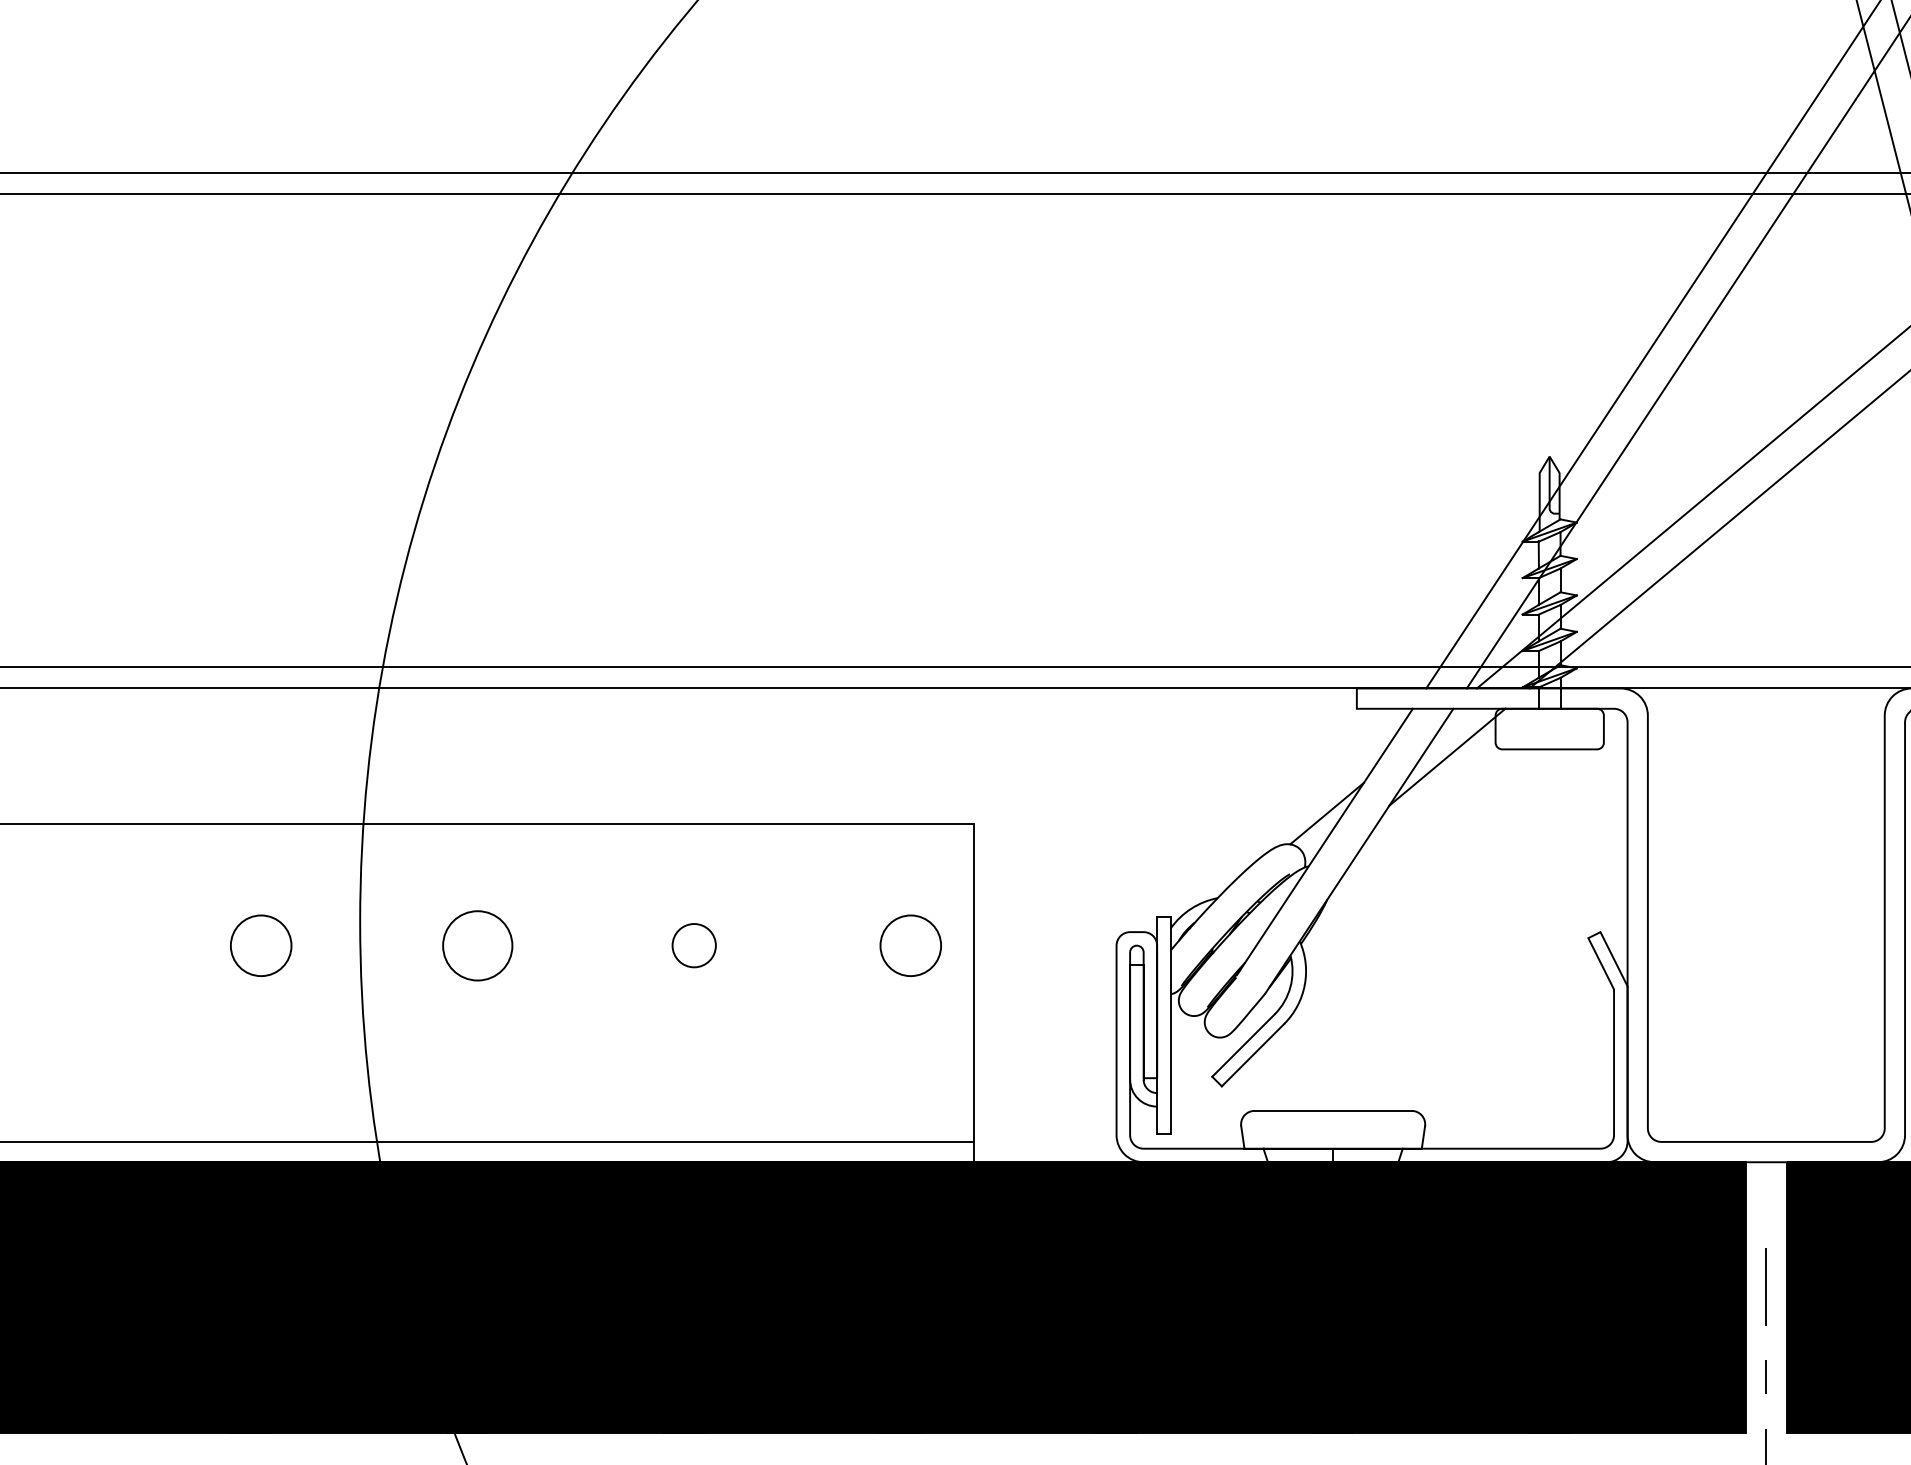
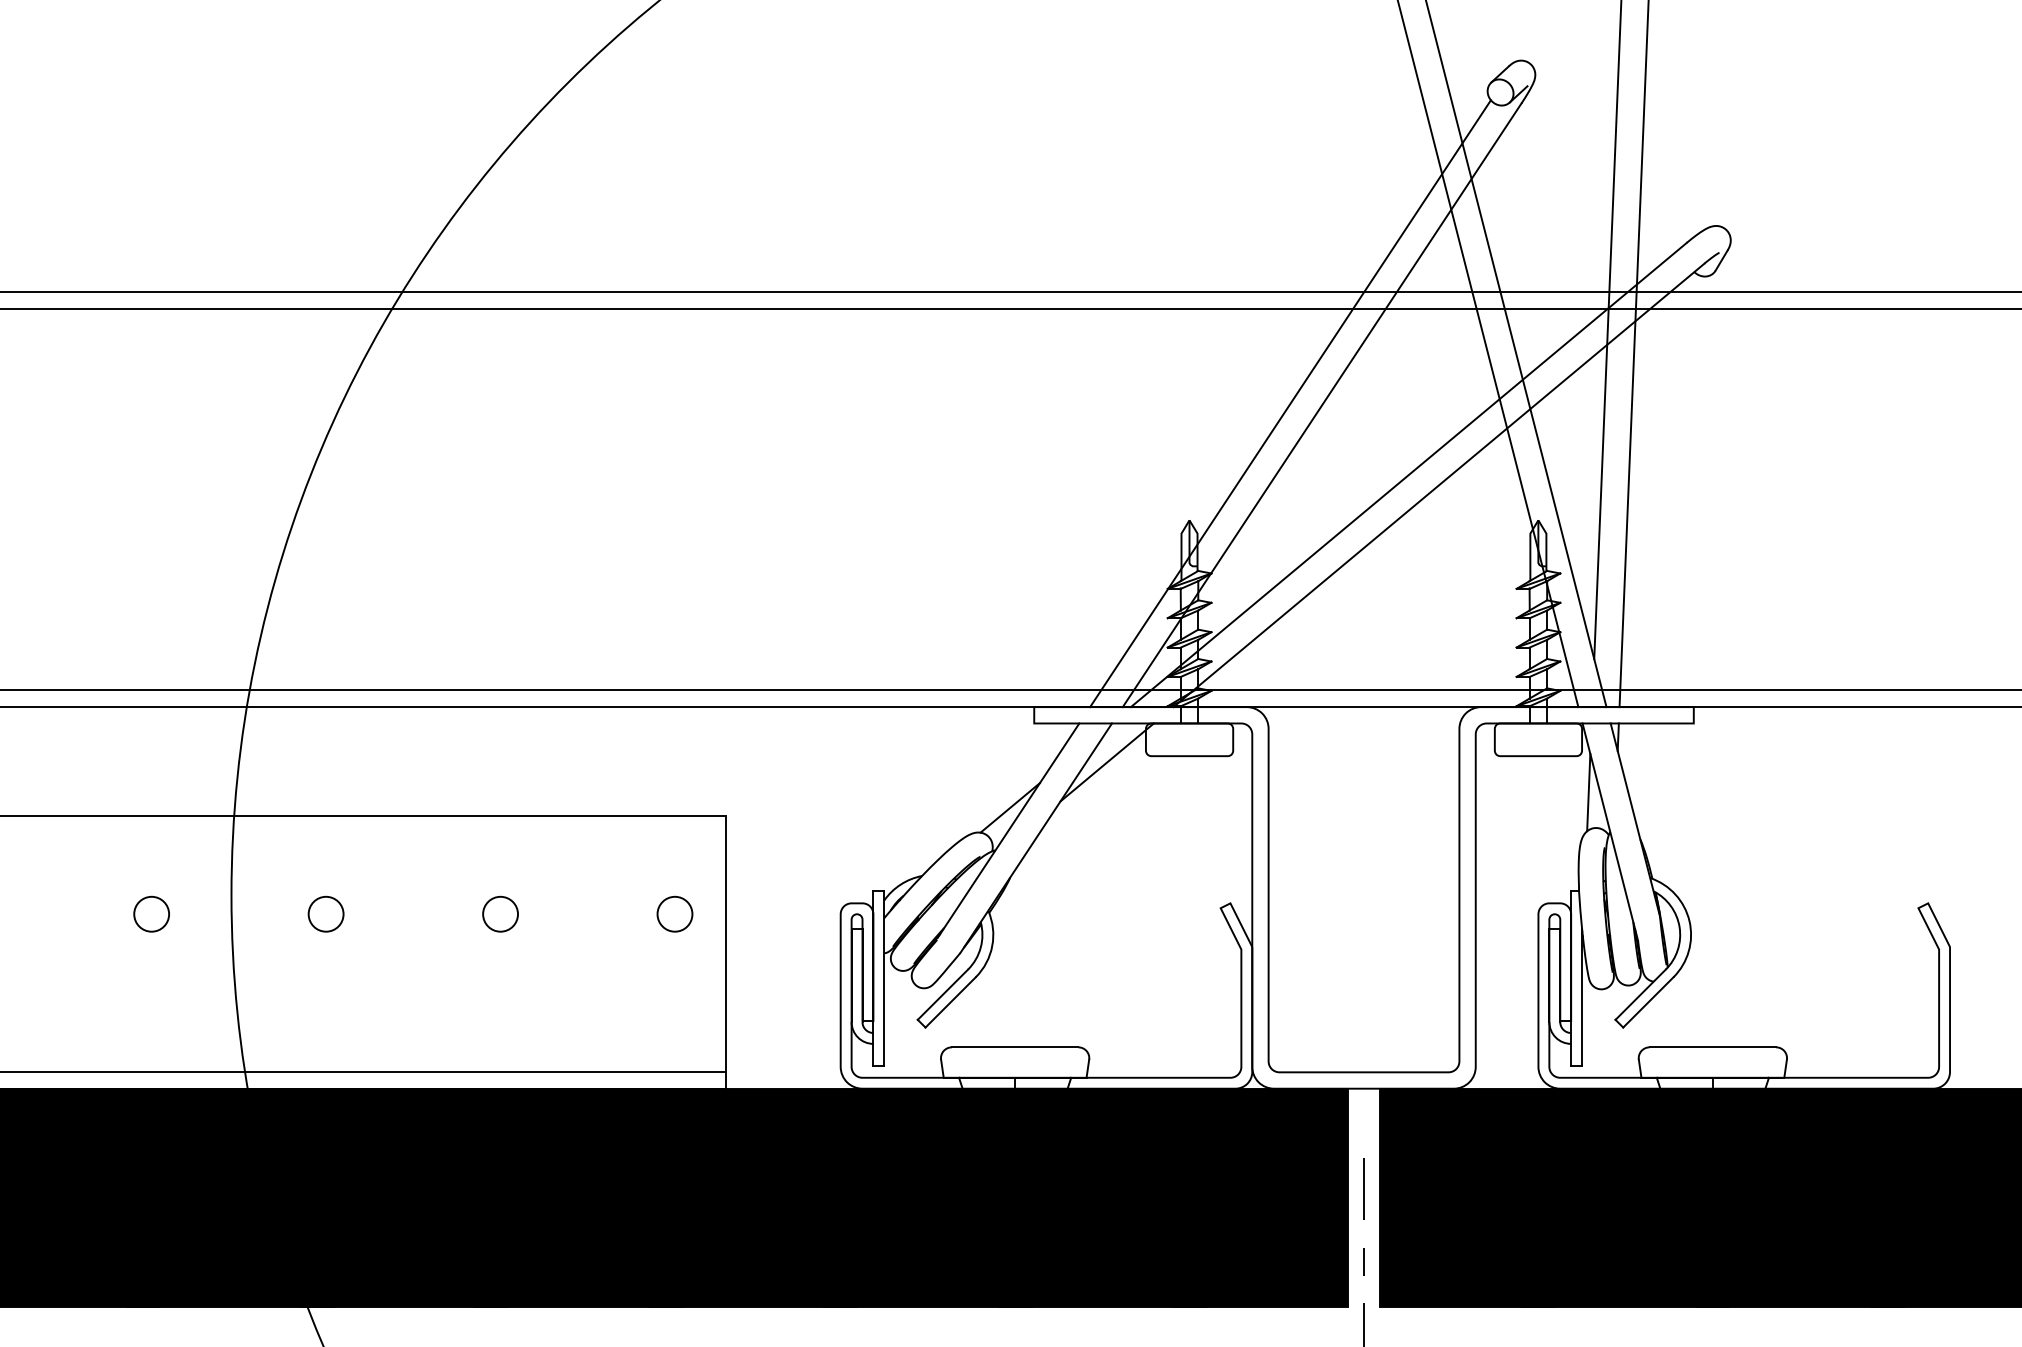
circle: (260, 944) -> (151, 913), size x0.71
circle: (476, 944) -> (325, 913), size x0.62
circle: (910, 944) -> (674, 913), size x0.71

